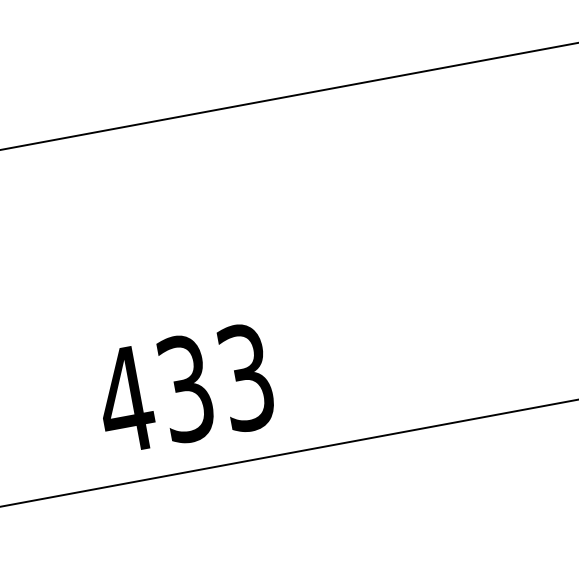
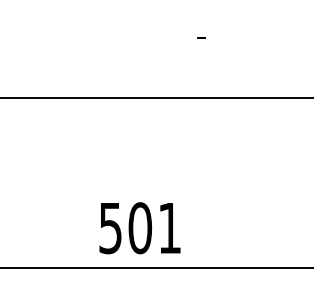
text: (184, 389) -> (139, 228), 433 -> 501

